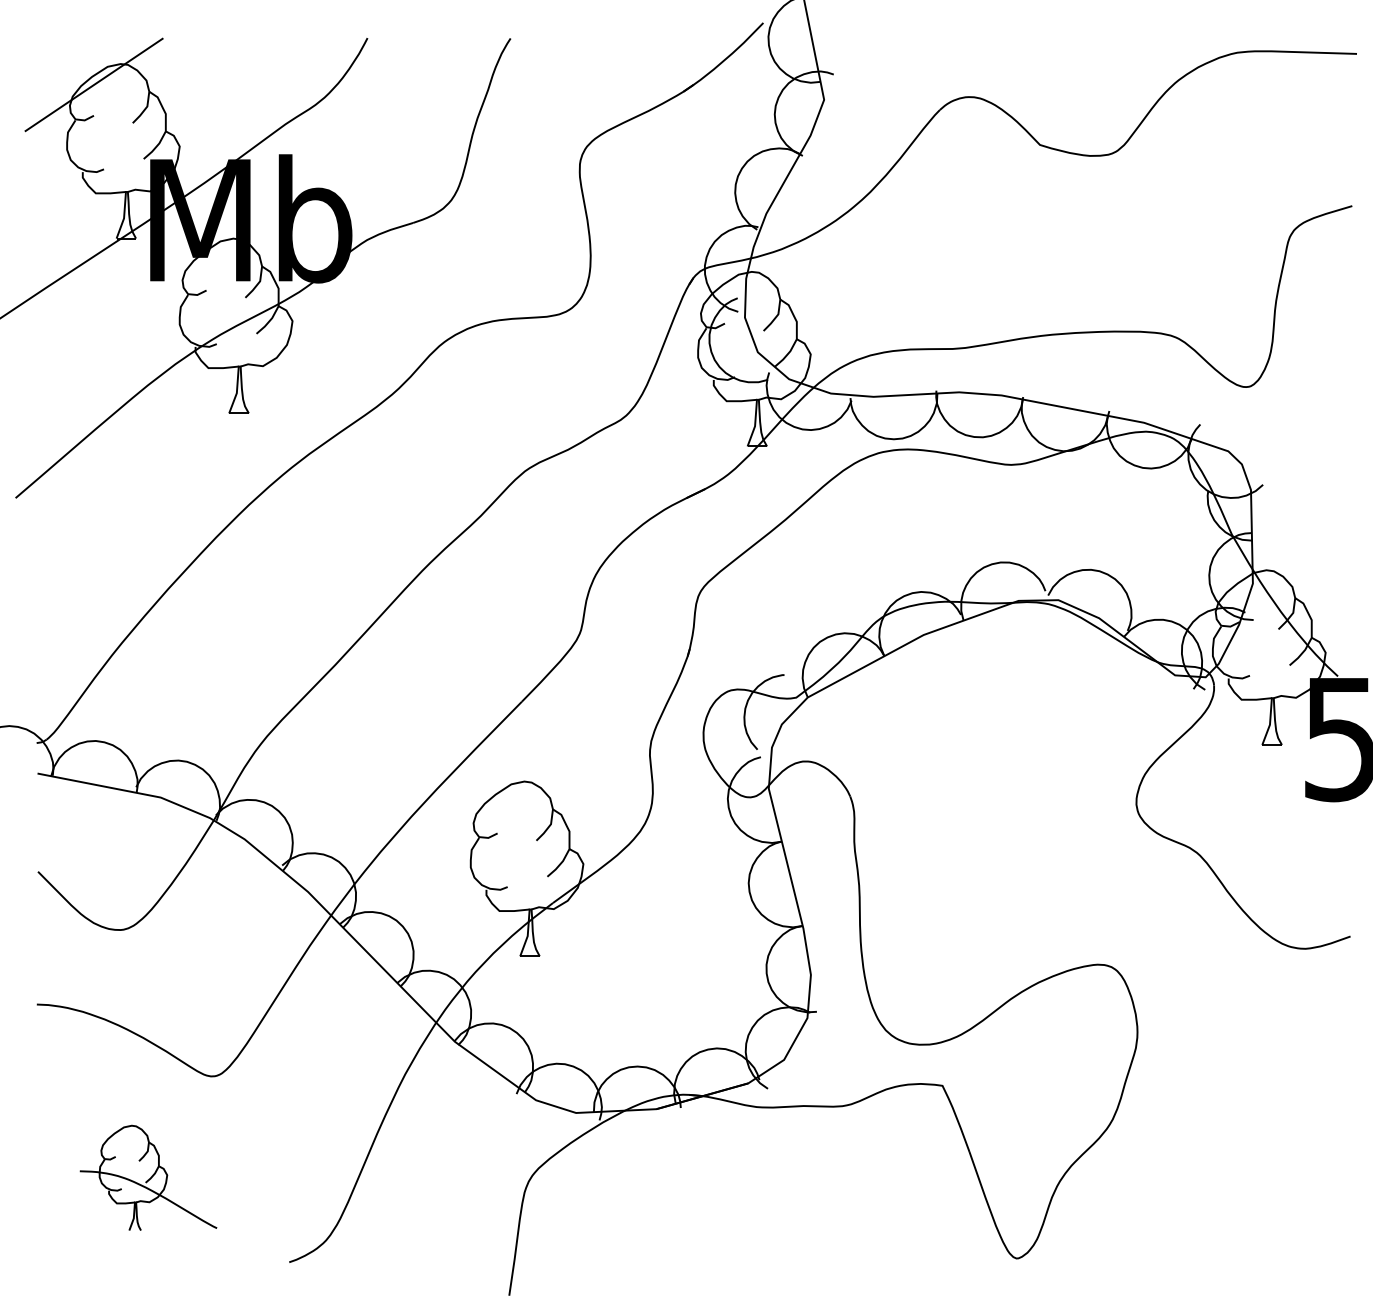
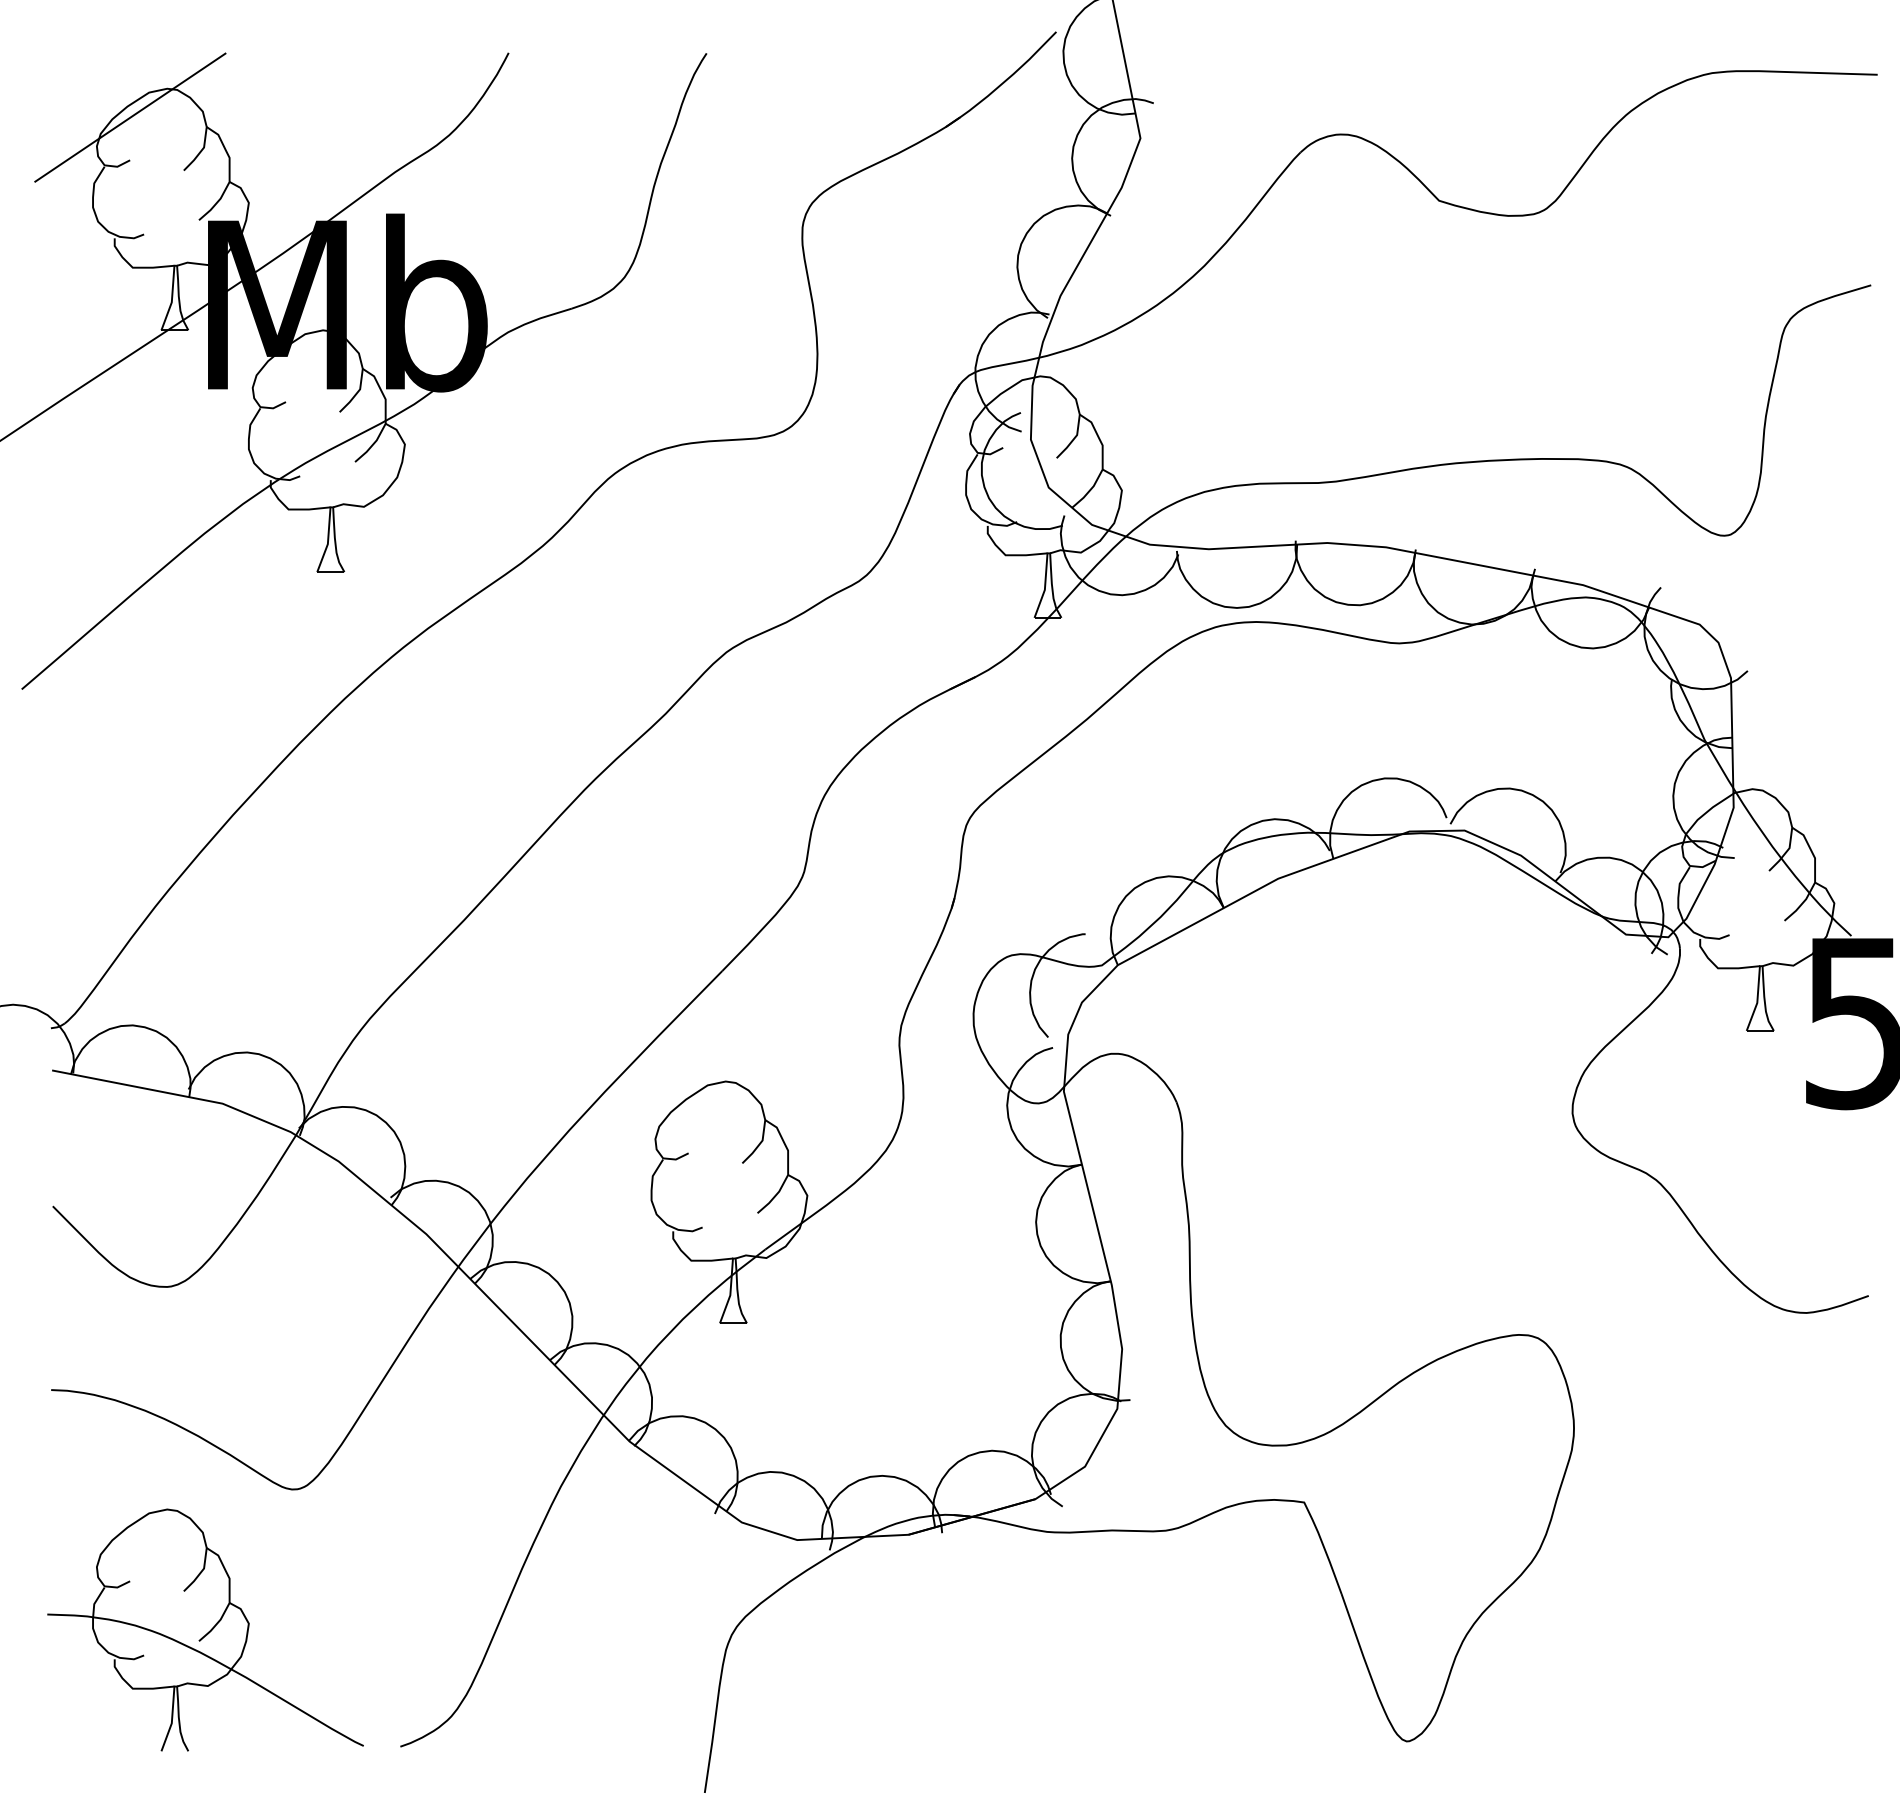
part: (148, 1177) -> (205, 1629), size x1.67

